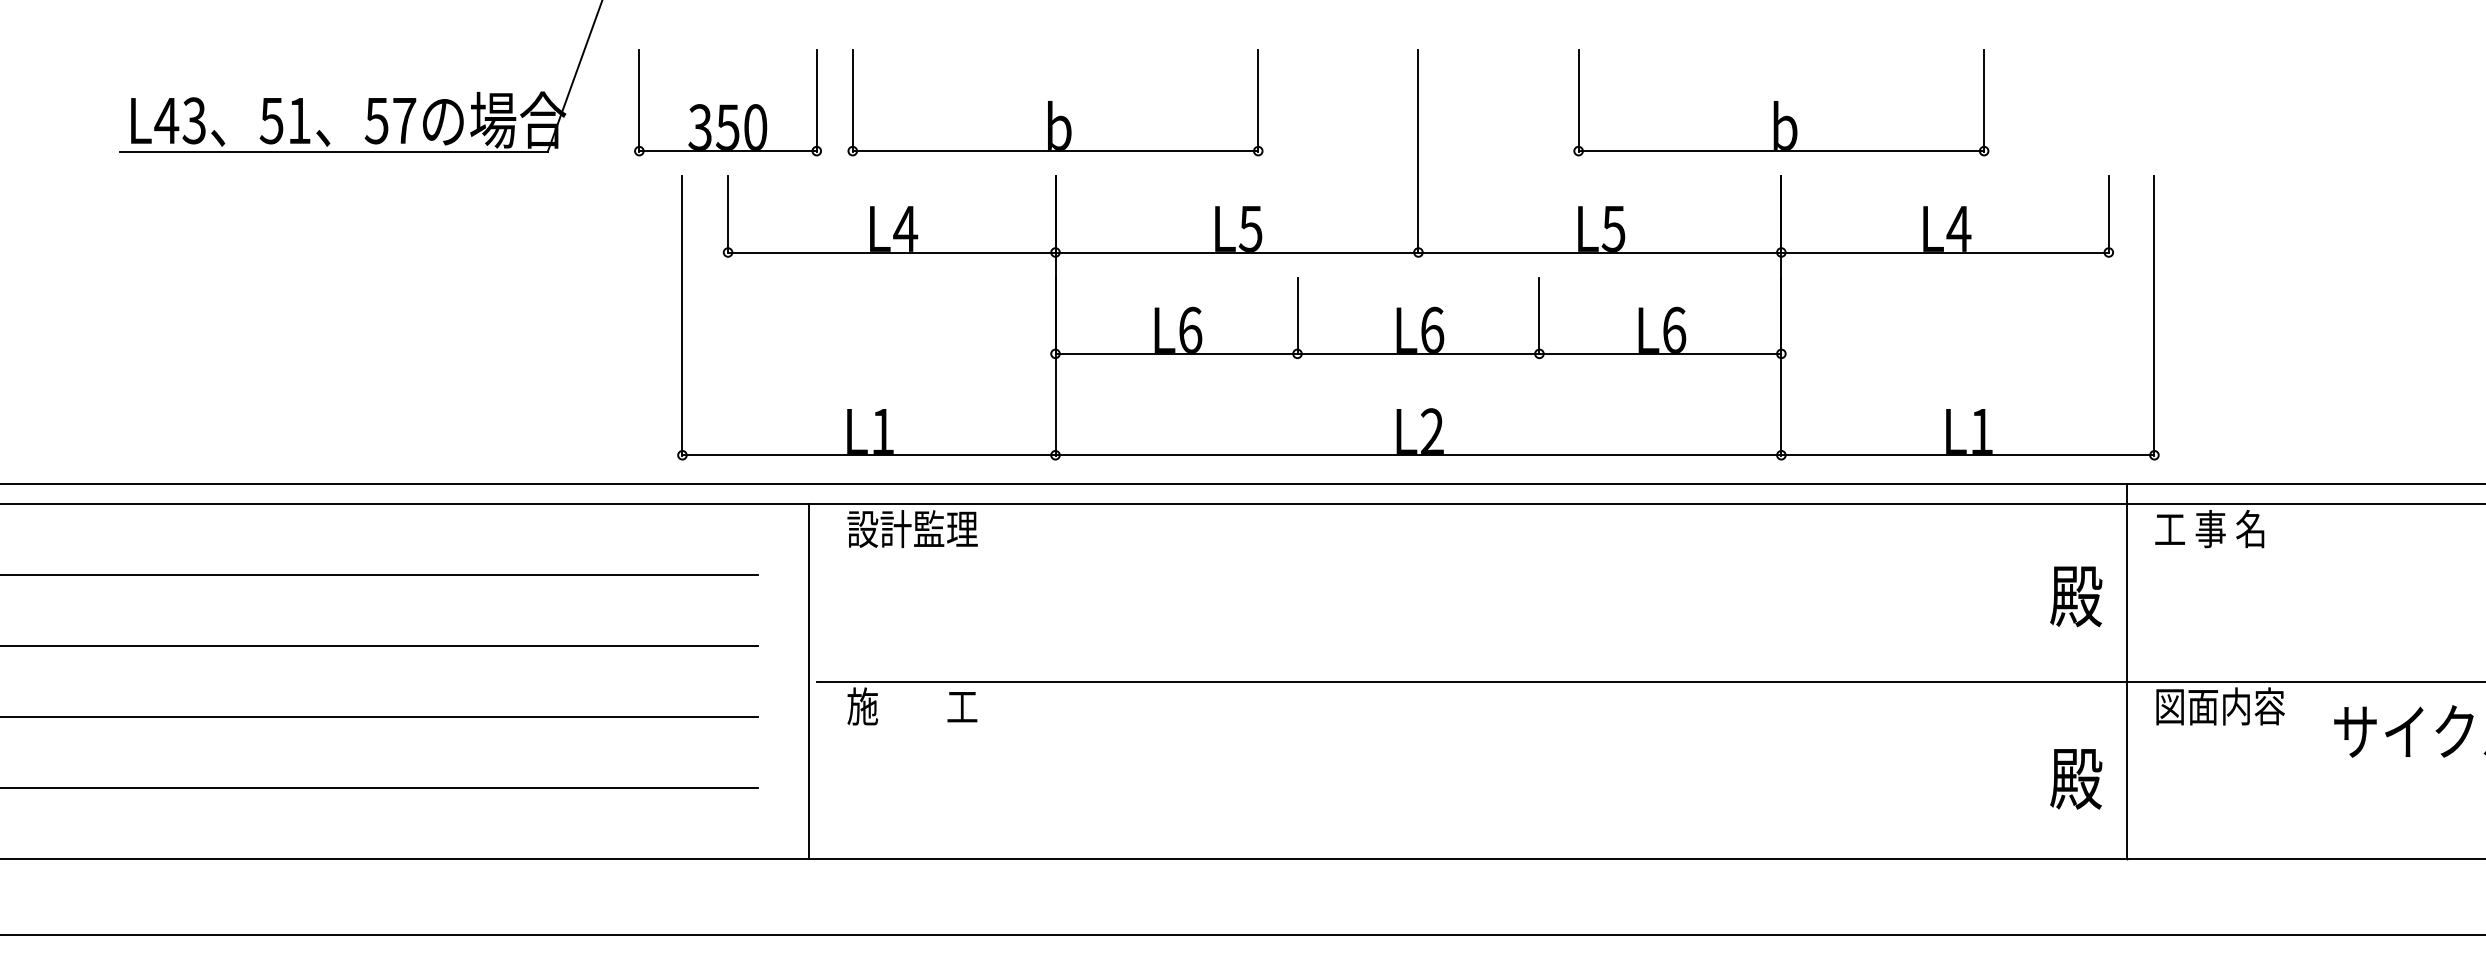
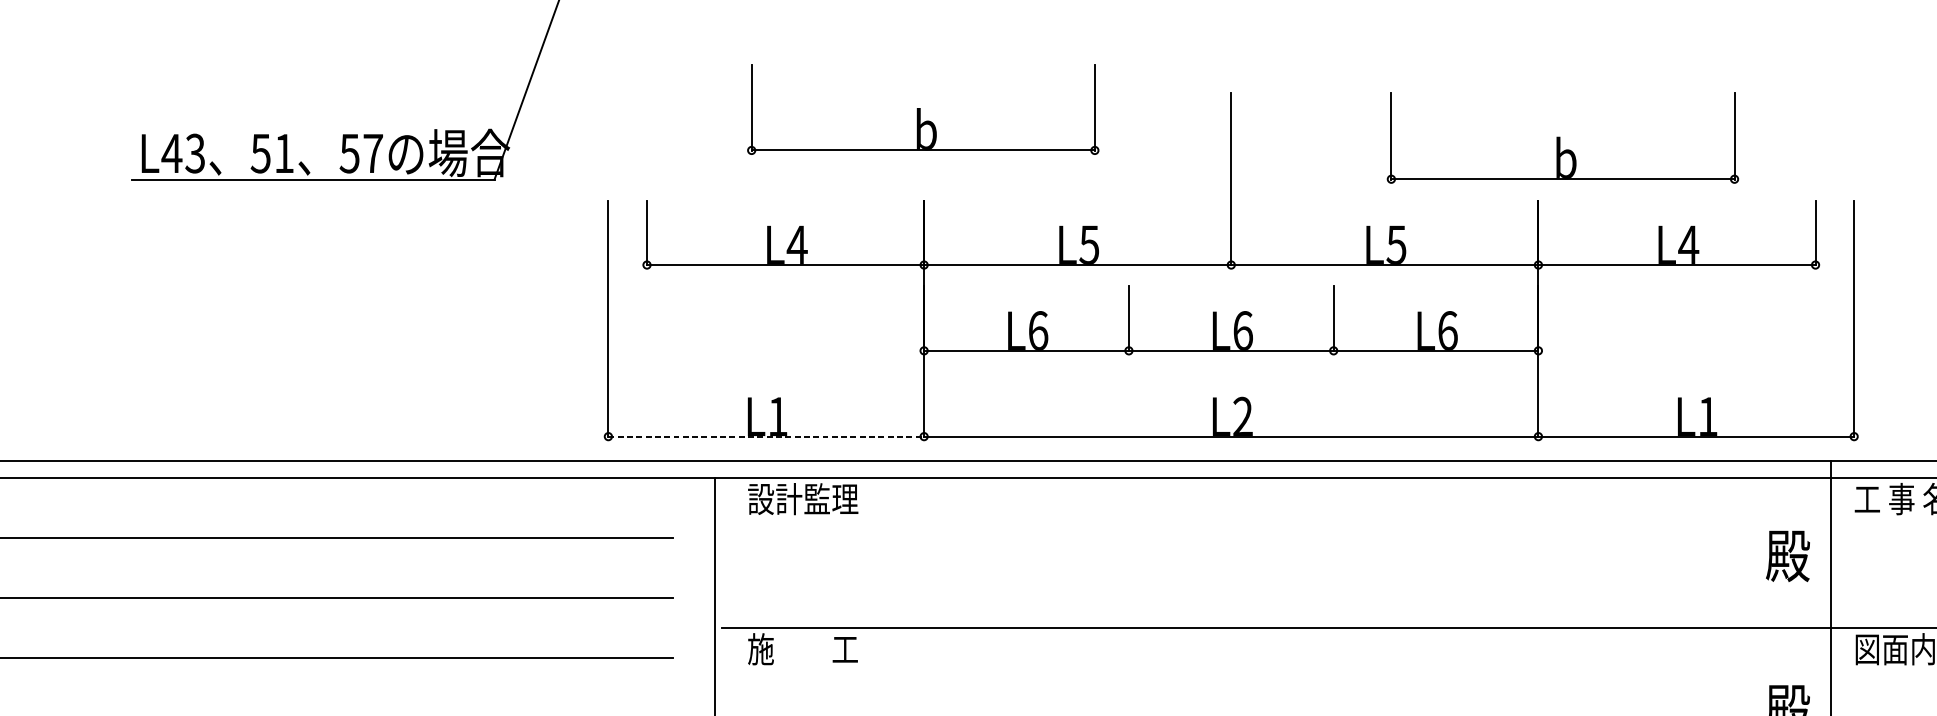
part: (727, 102) -> (646, 138), removed
part: (1055, 102) -> (923, 109), moved
part: (1781, 102) -> (1563, 138), moved
line: (868, 455) -> (765, 436), solid -> dashed

